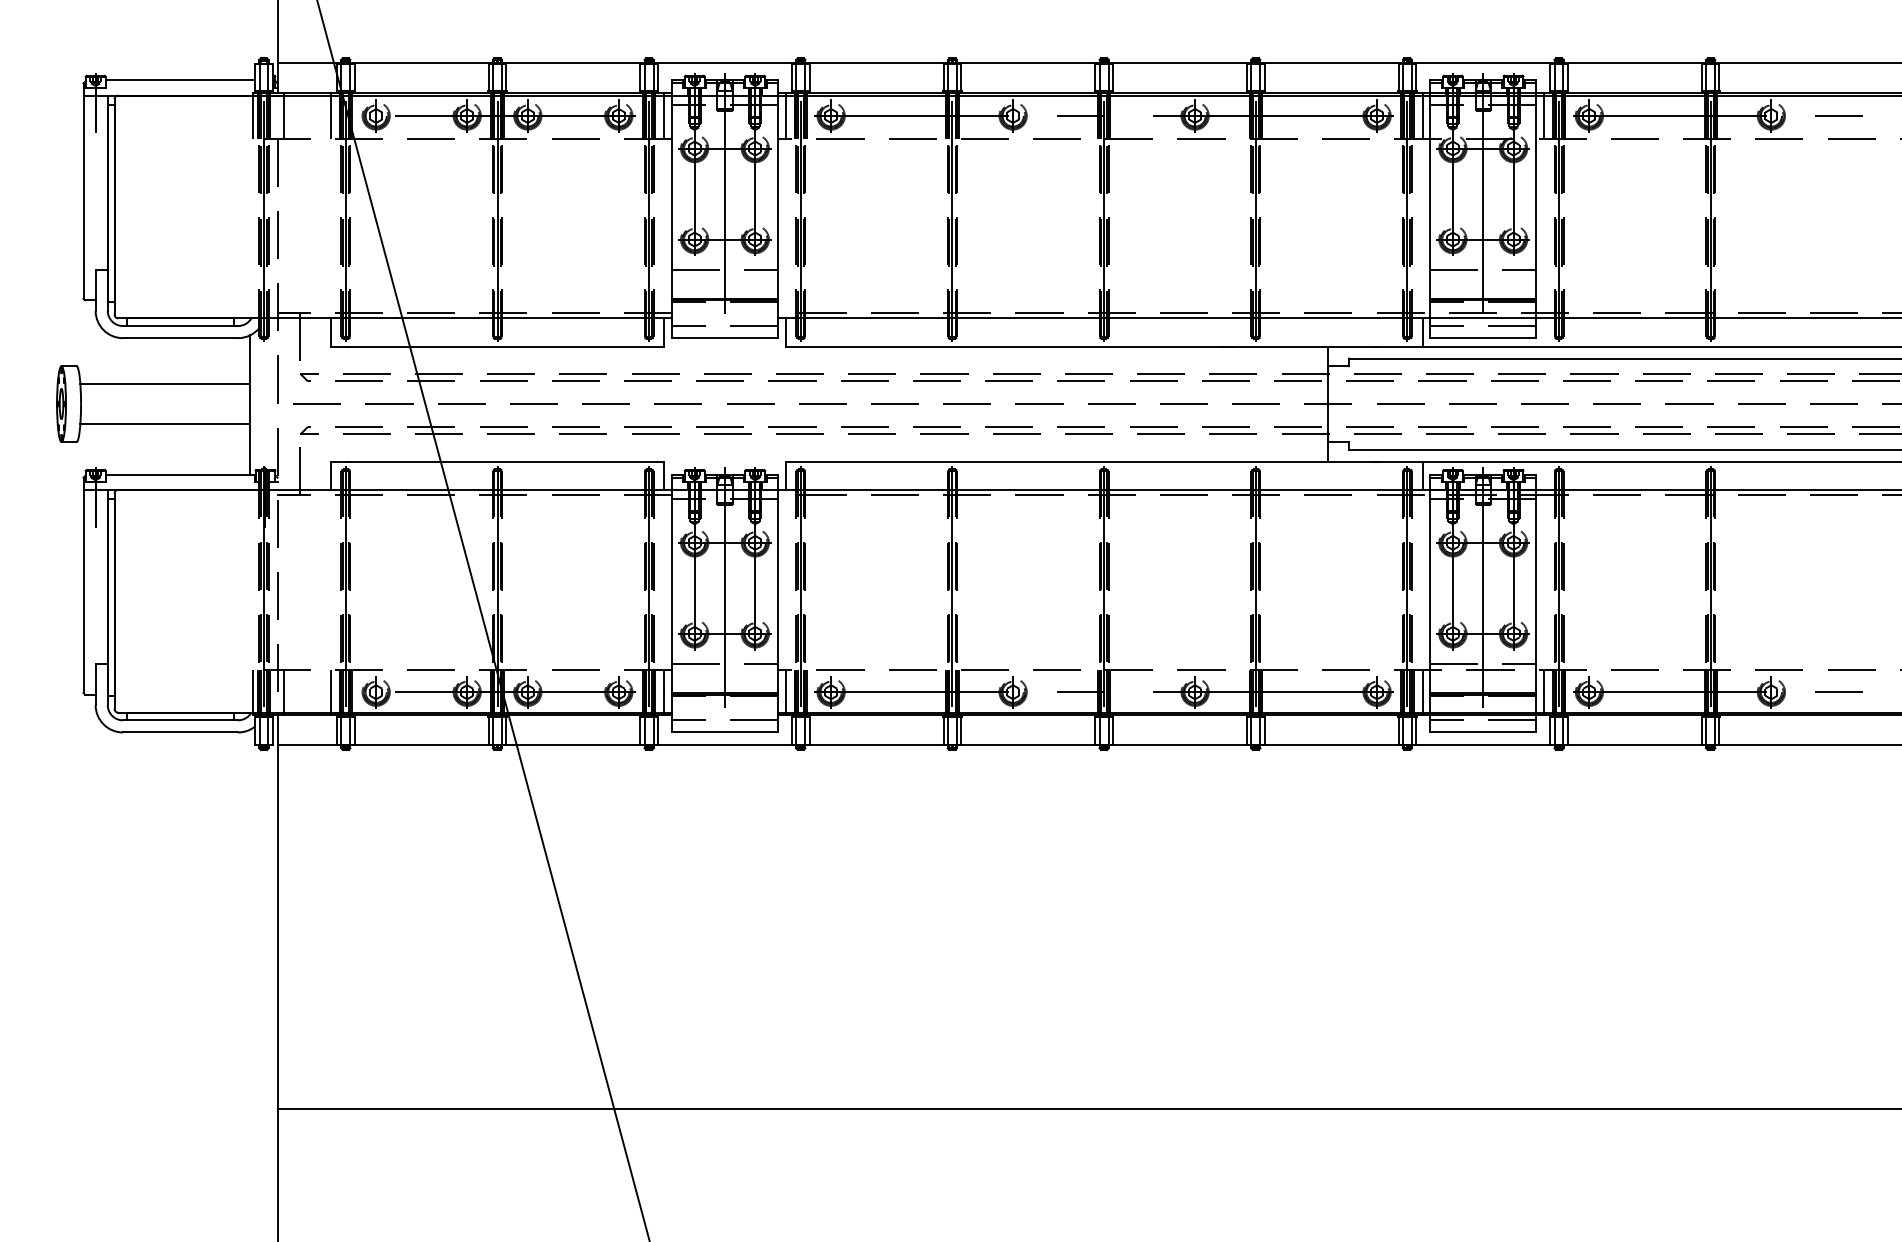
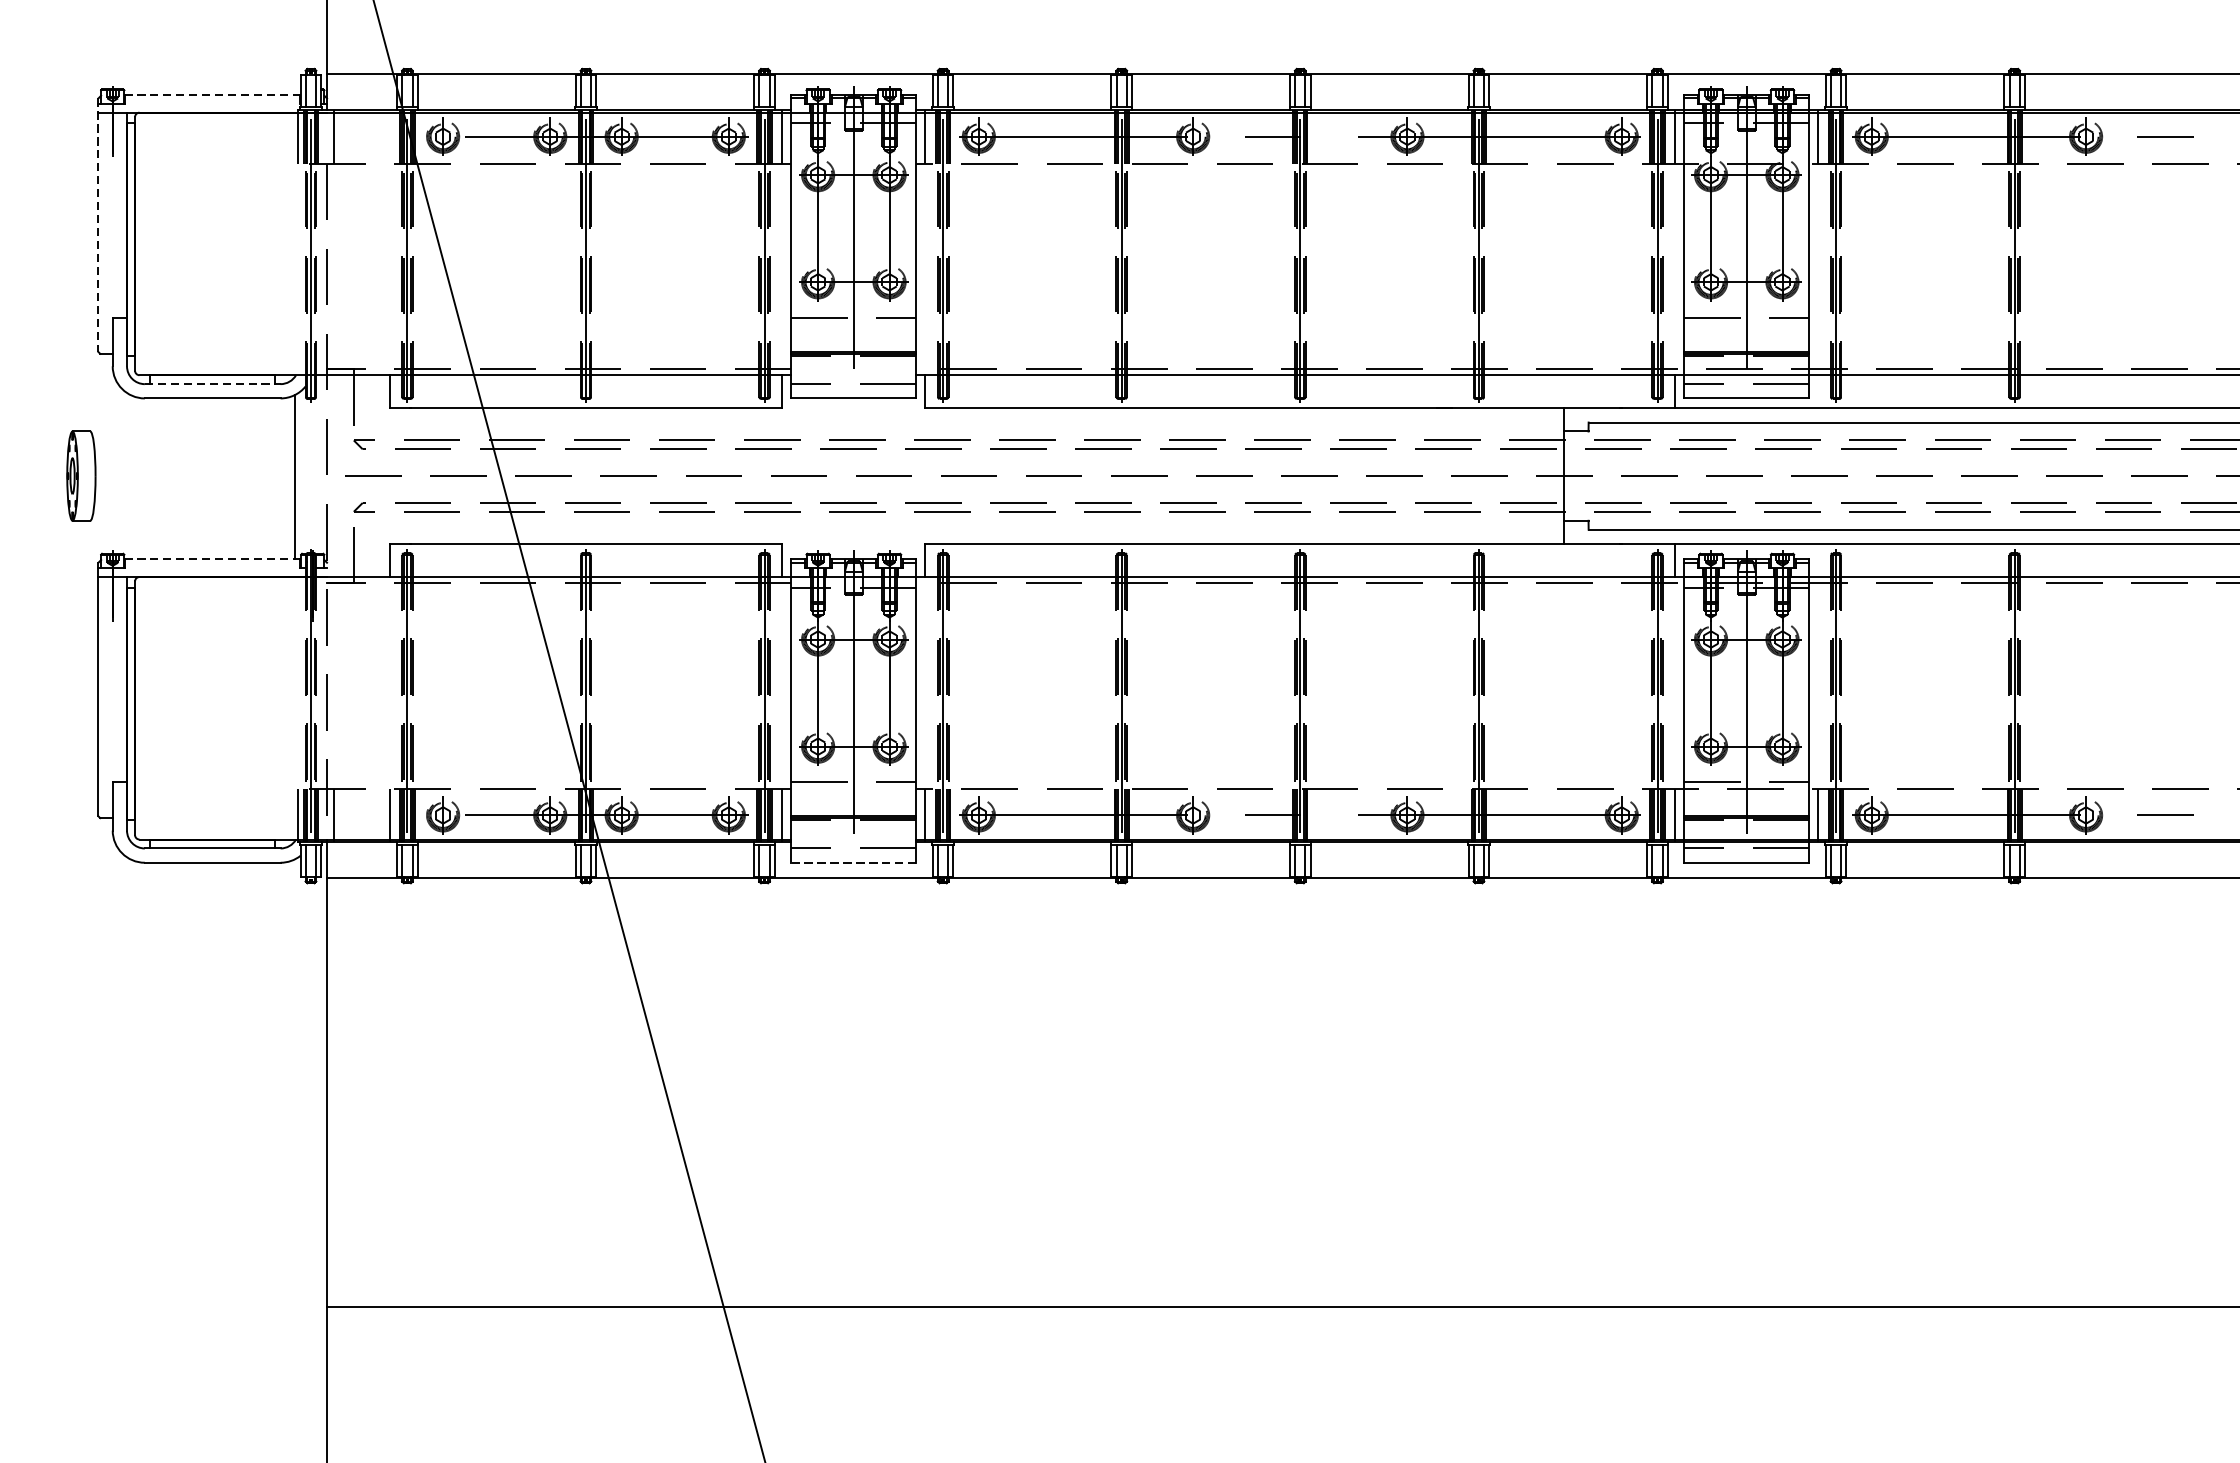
line: (180, 80) -> (212, 95), solid -> dashed
line: (330, 115) -> (389, 136), removed
line: (83, 191) -> (98, 225), solid -> dashed
line: (180, 326) -> (212, 384), solid -> dashed
line: (165, 384) -> (194, 452), removed
line: (165, 423) -> (194, 498), removed
line: (181, 474) -> (213, 558), solid -> dashed
line: (724, 732) -> (853, 862), solid -> dashed

